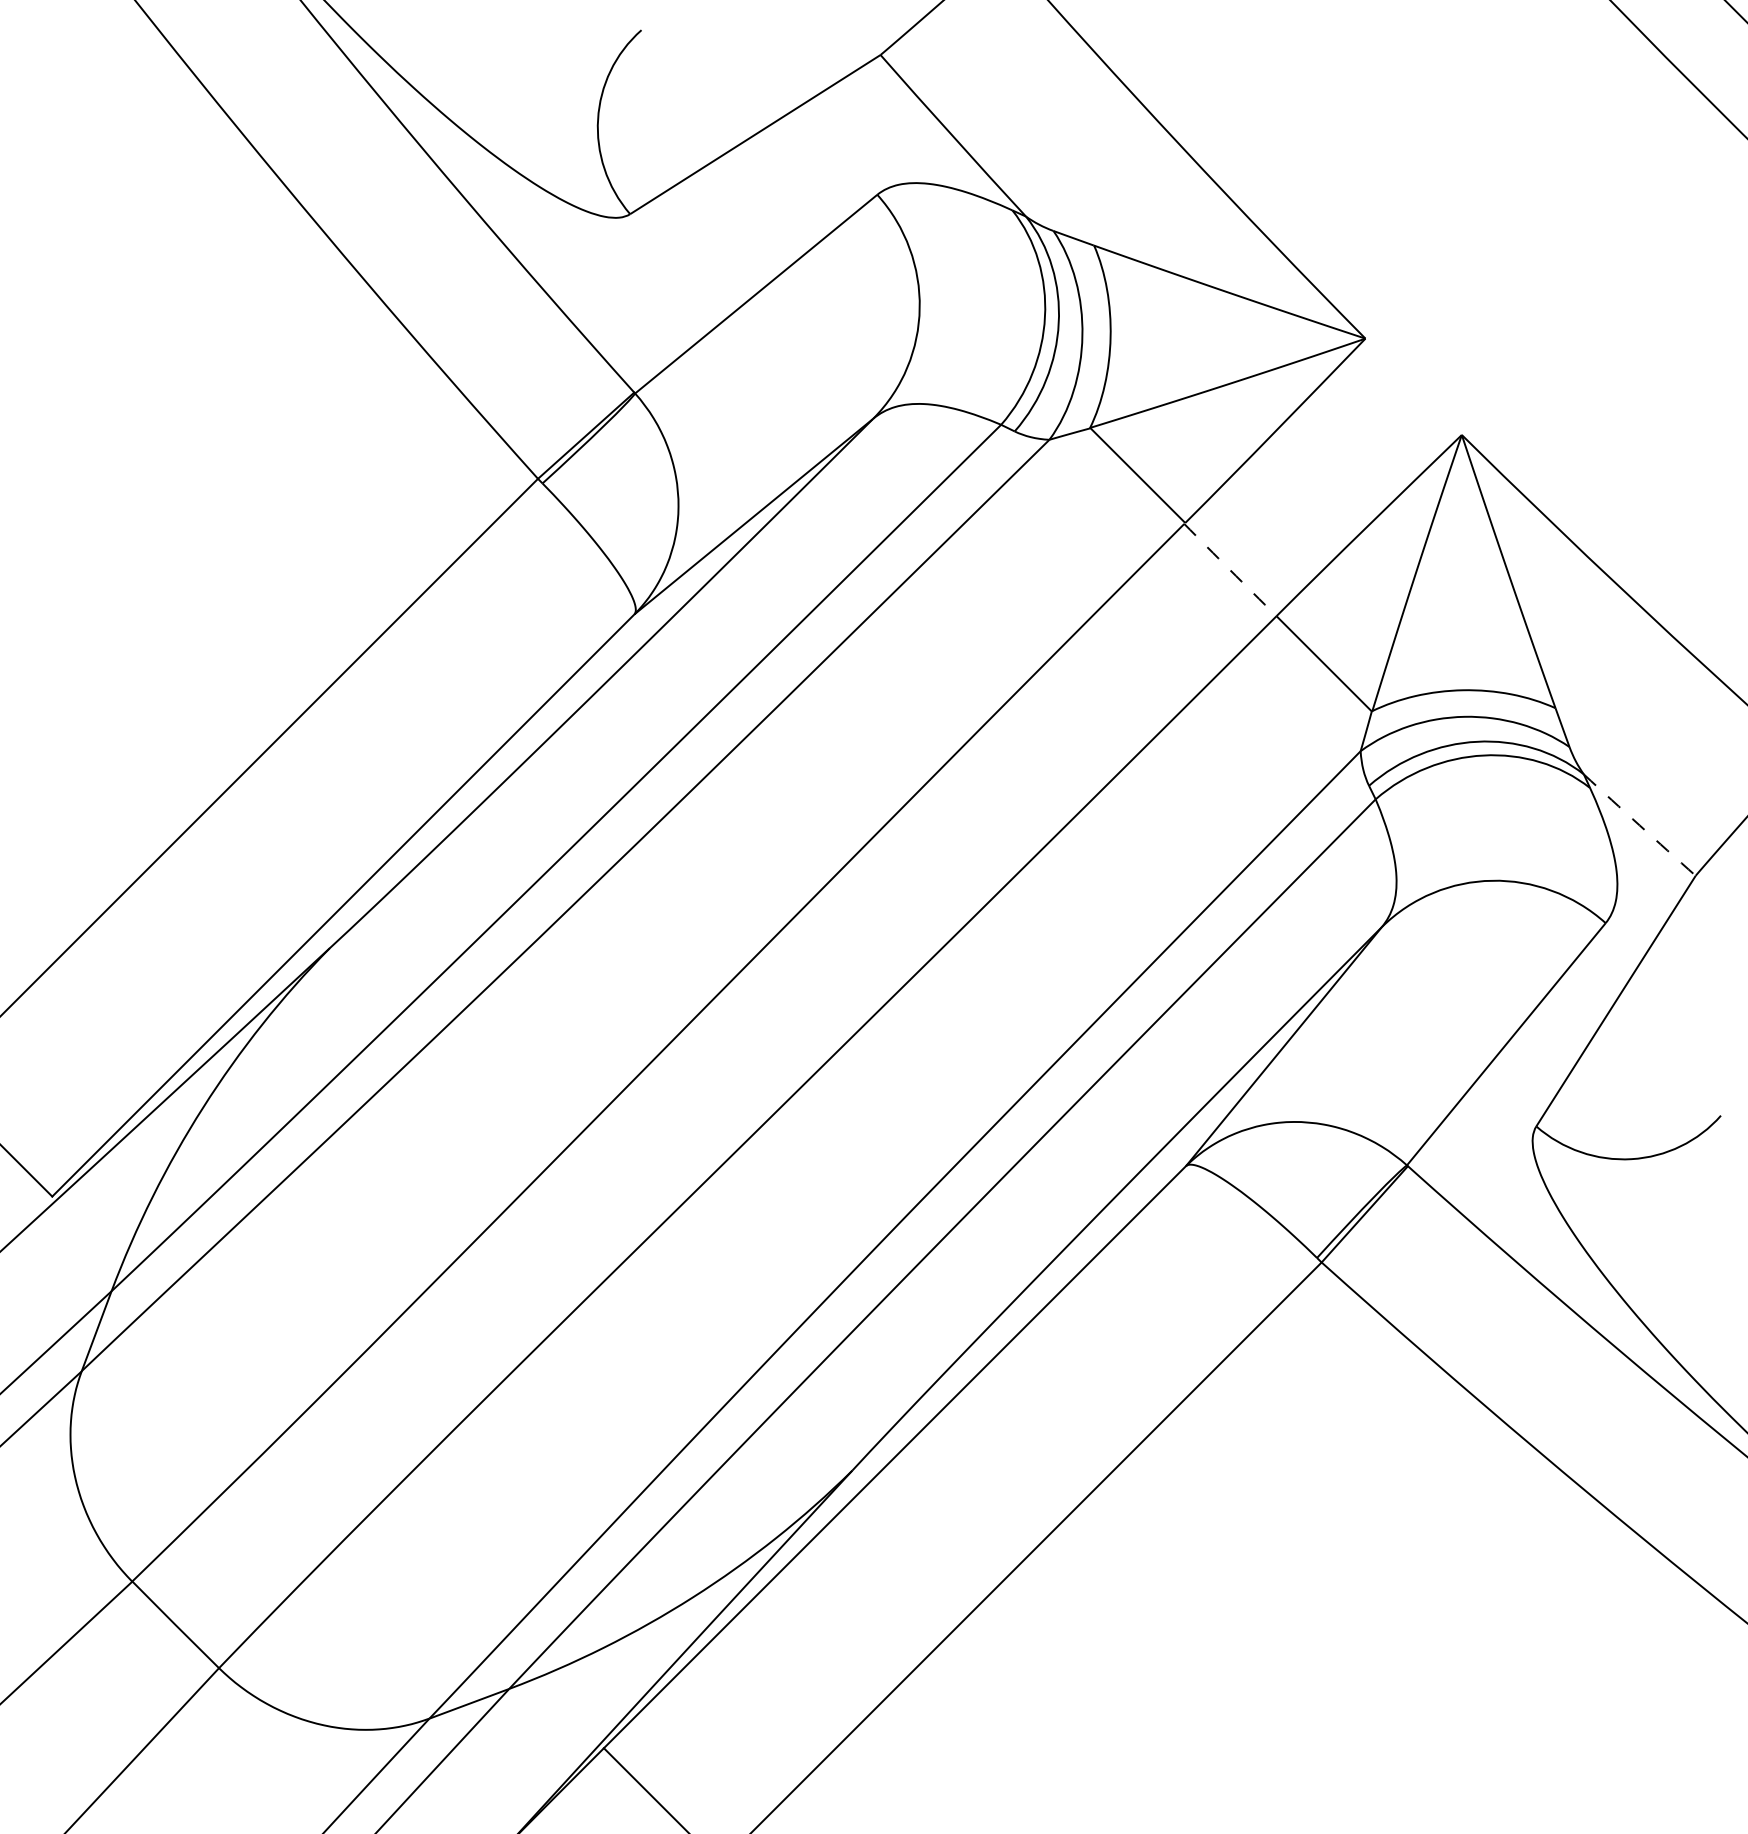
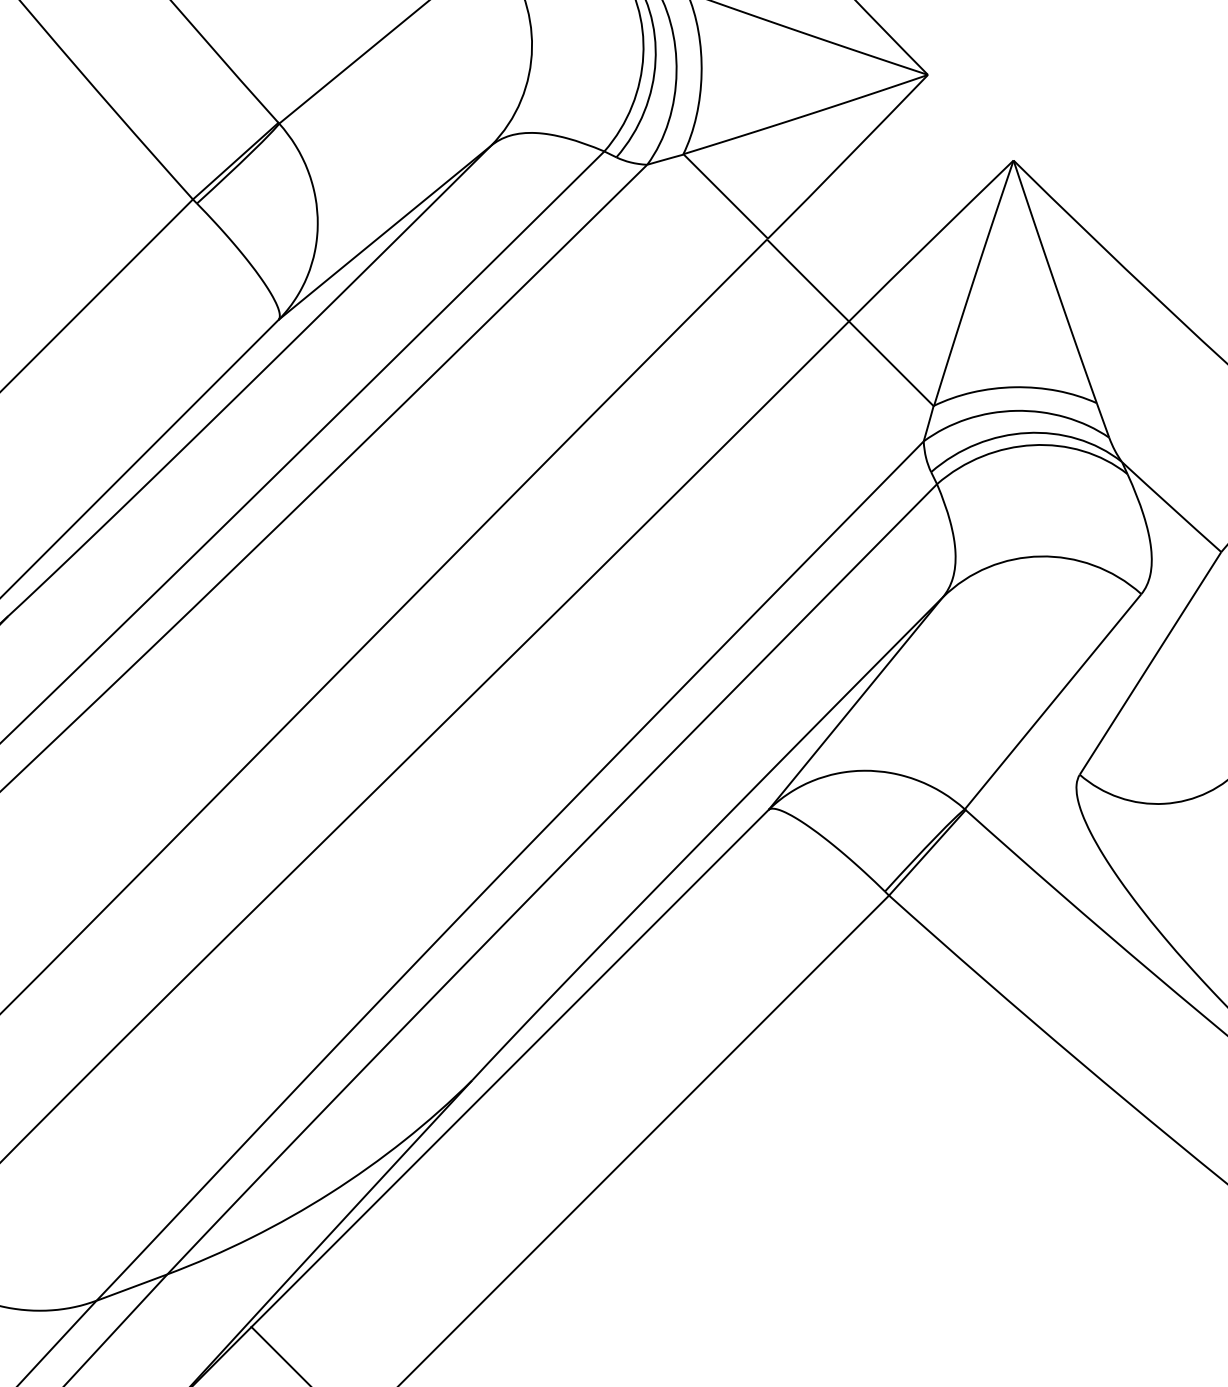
arc: (1230, 570) -> (808, 280), dashed -> solid
arc: (1639, 825) -> (1171, 507), dashed -> solid

